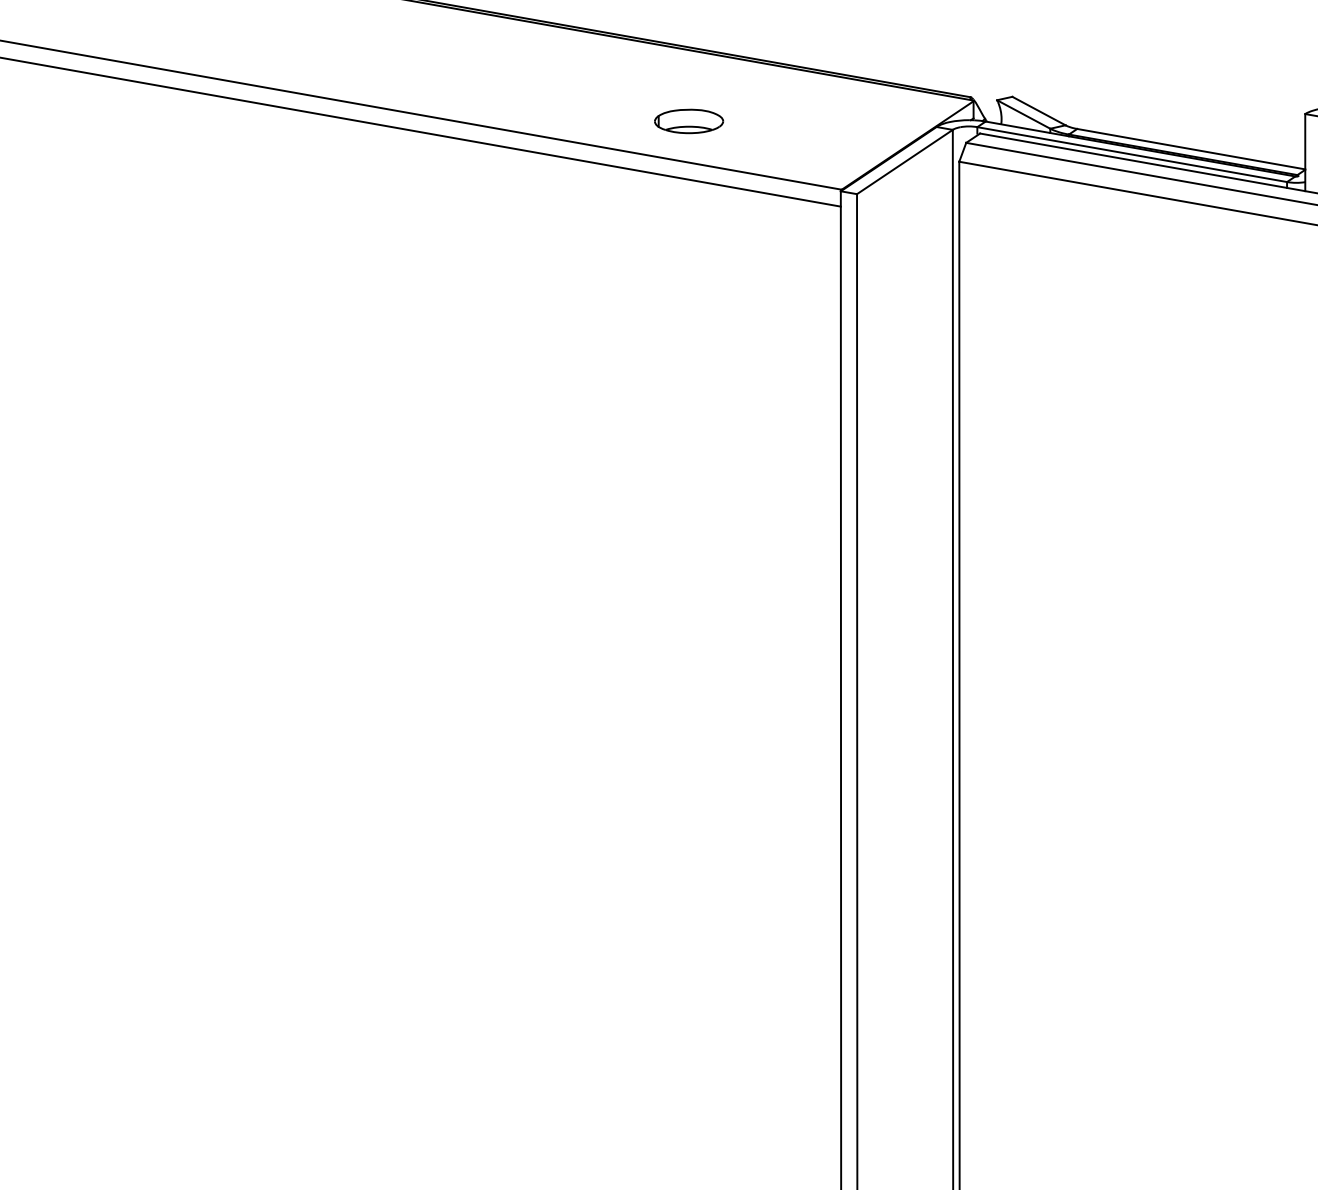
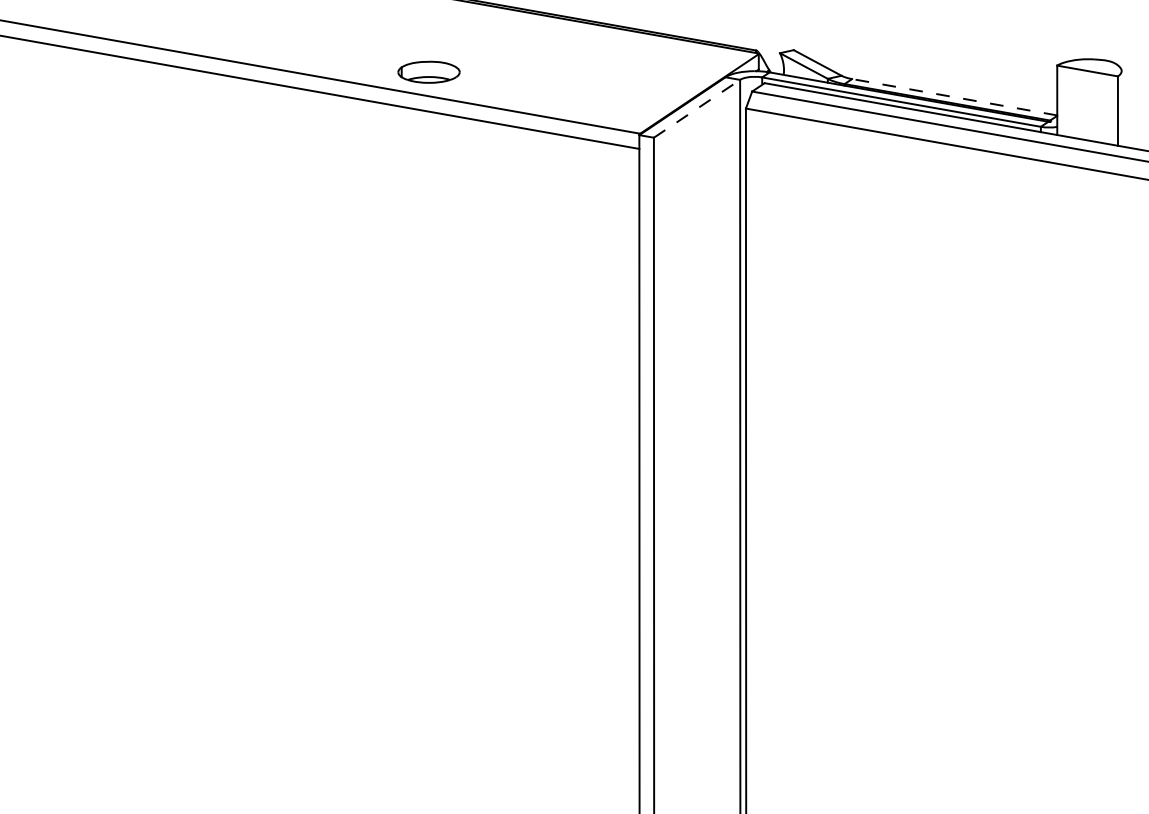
part: (689, 121) -> (429, 72), moved
line: (1191, 149) -> (954, 97), solid -> dashed
line: (904, 162) -> (696, 109), solid -> dashed

